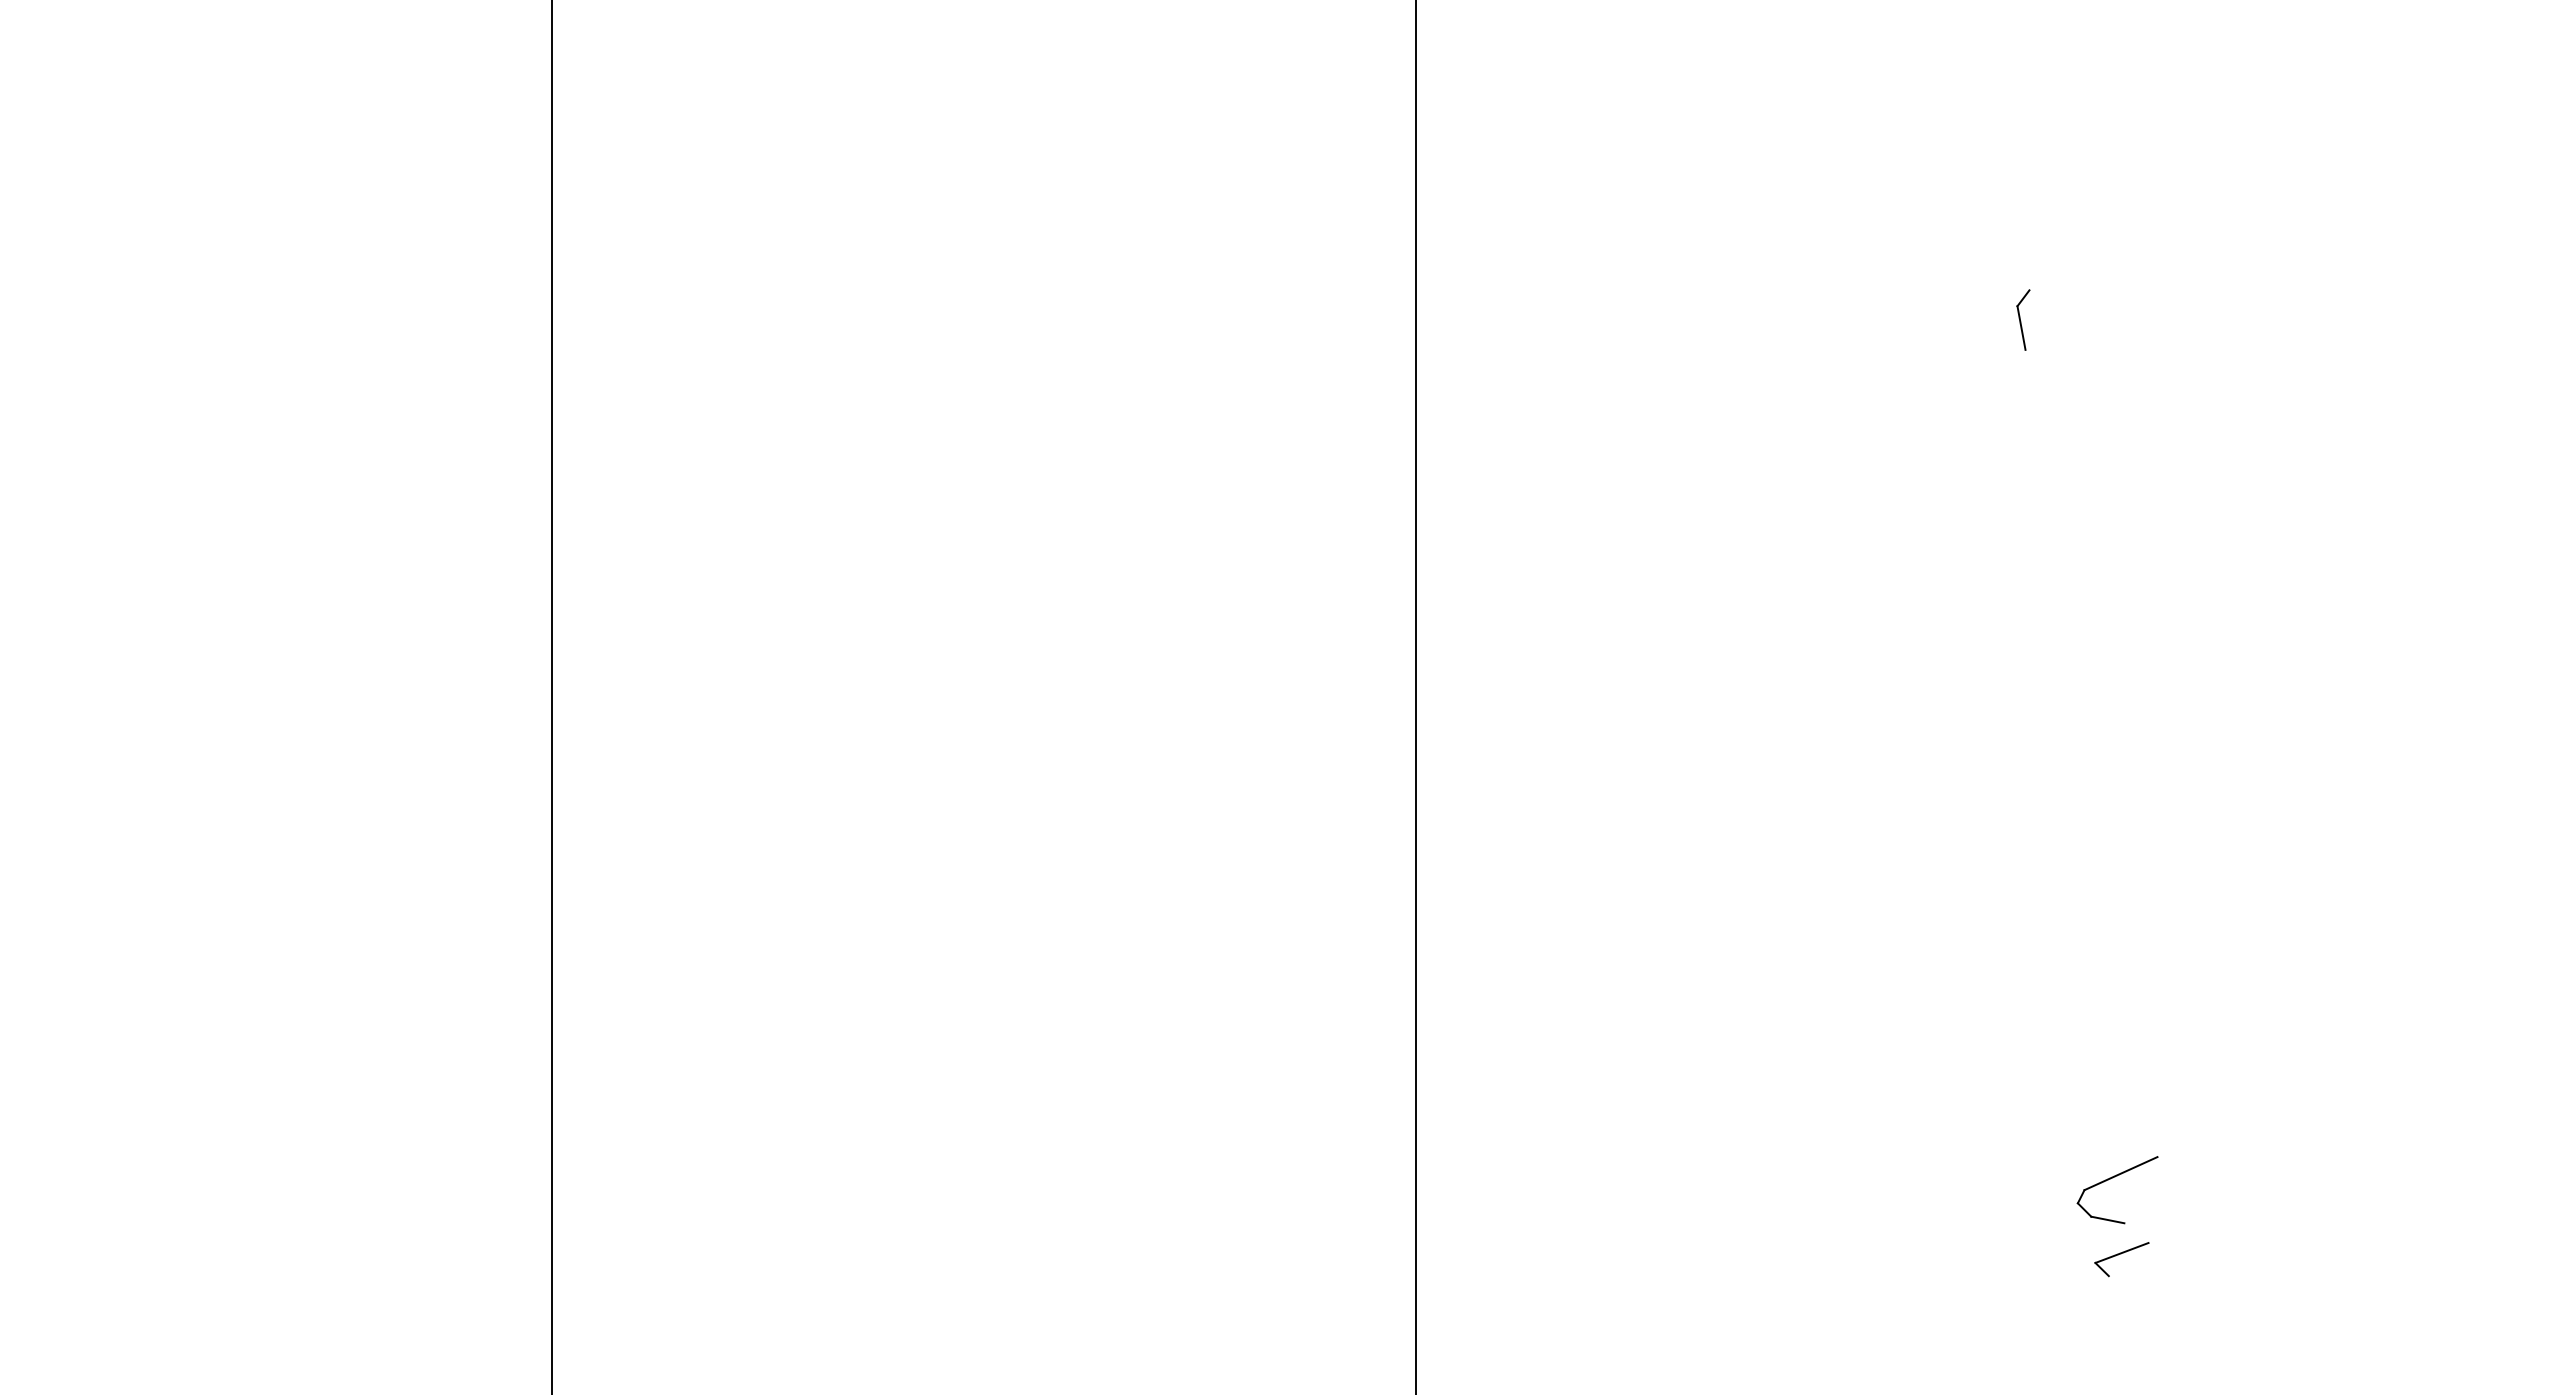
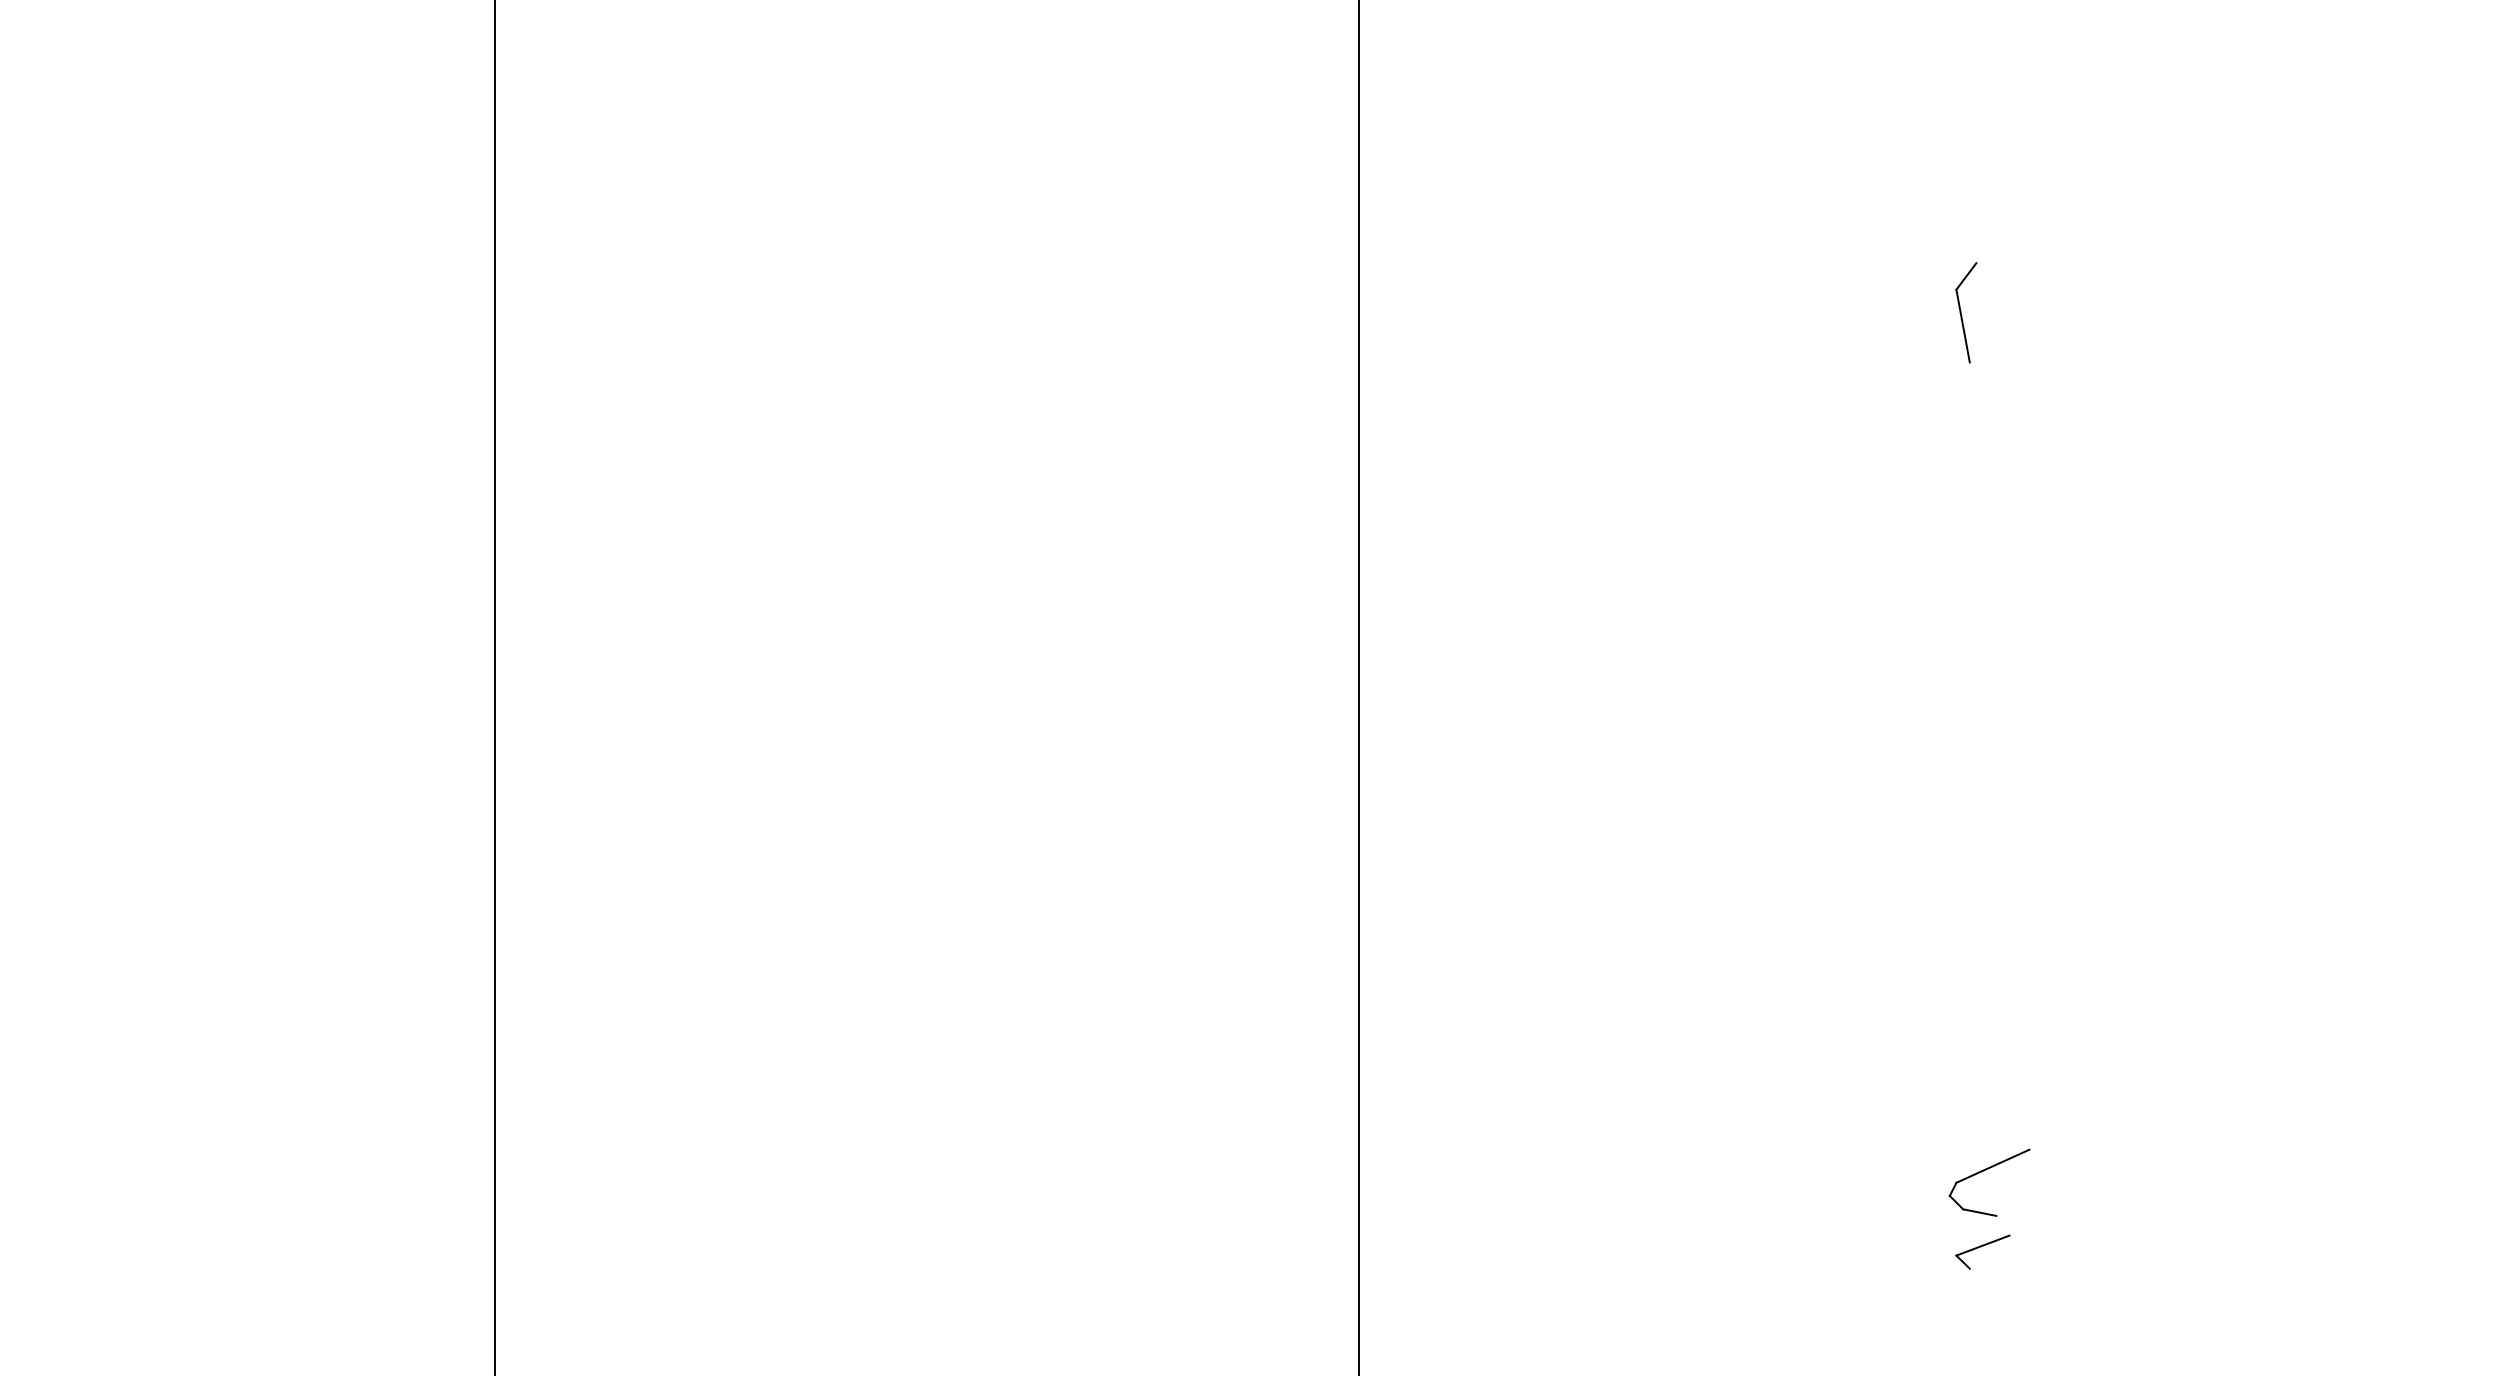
part: (2023, 319) -> (1966, 312), size x1.67
part: (2112, 1178) -> (1984, 1171), moved
part: (2121, 1259) -> (1982, 1252), moved

